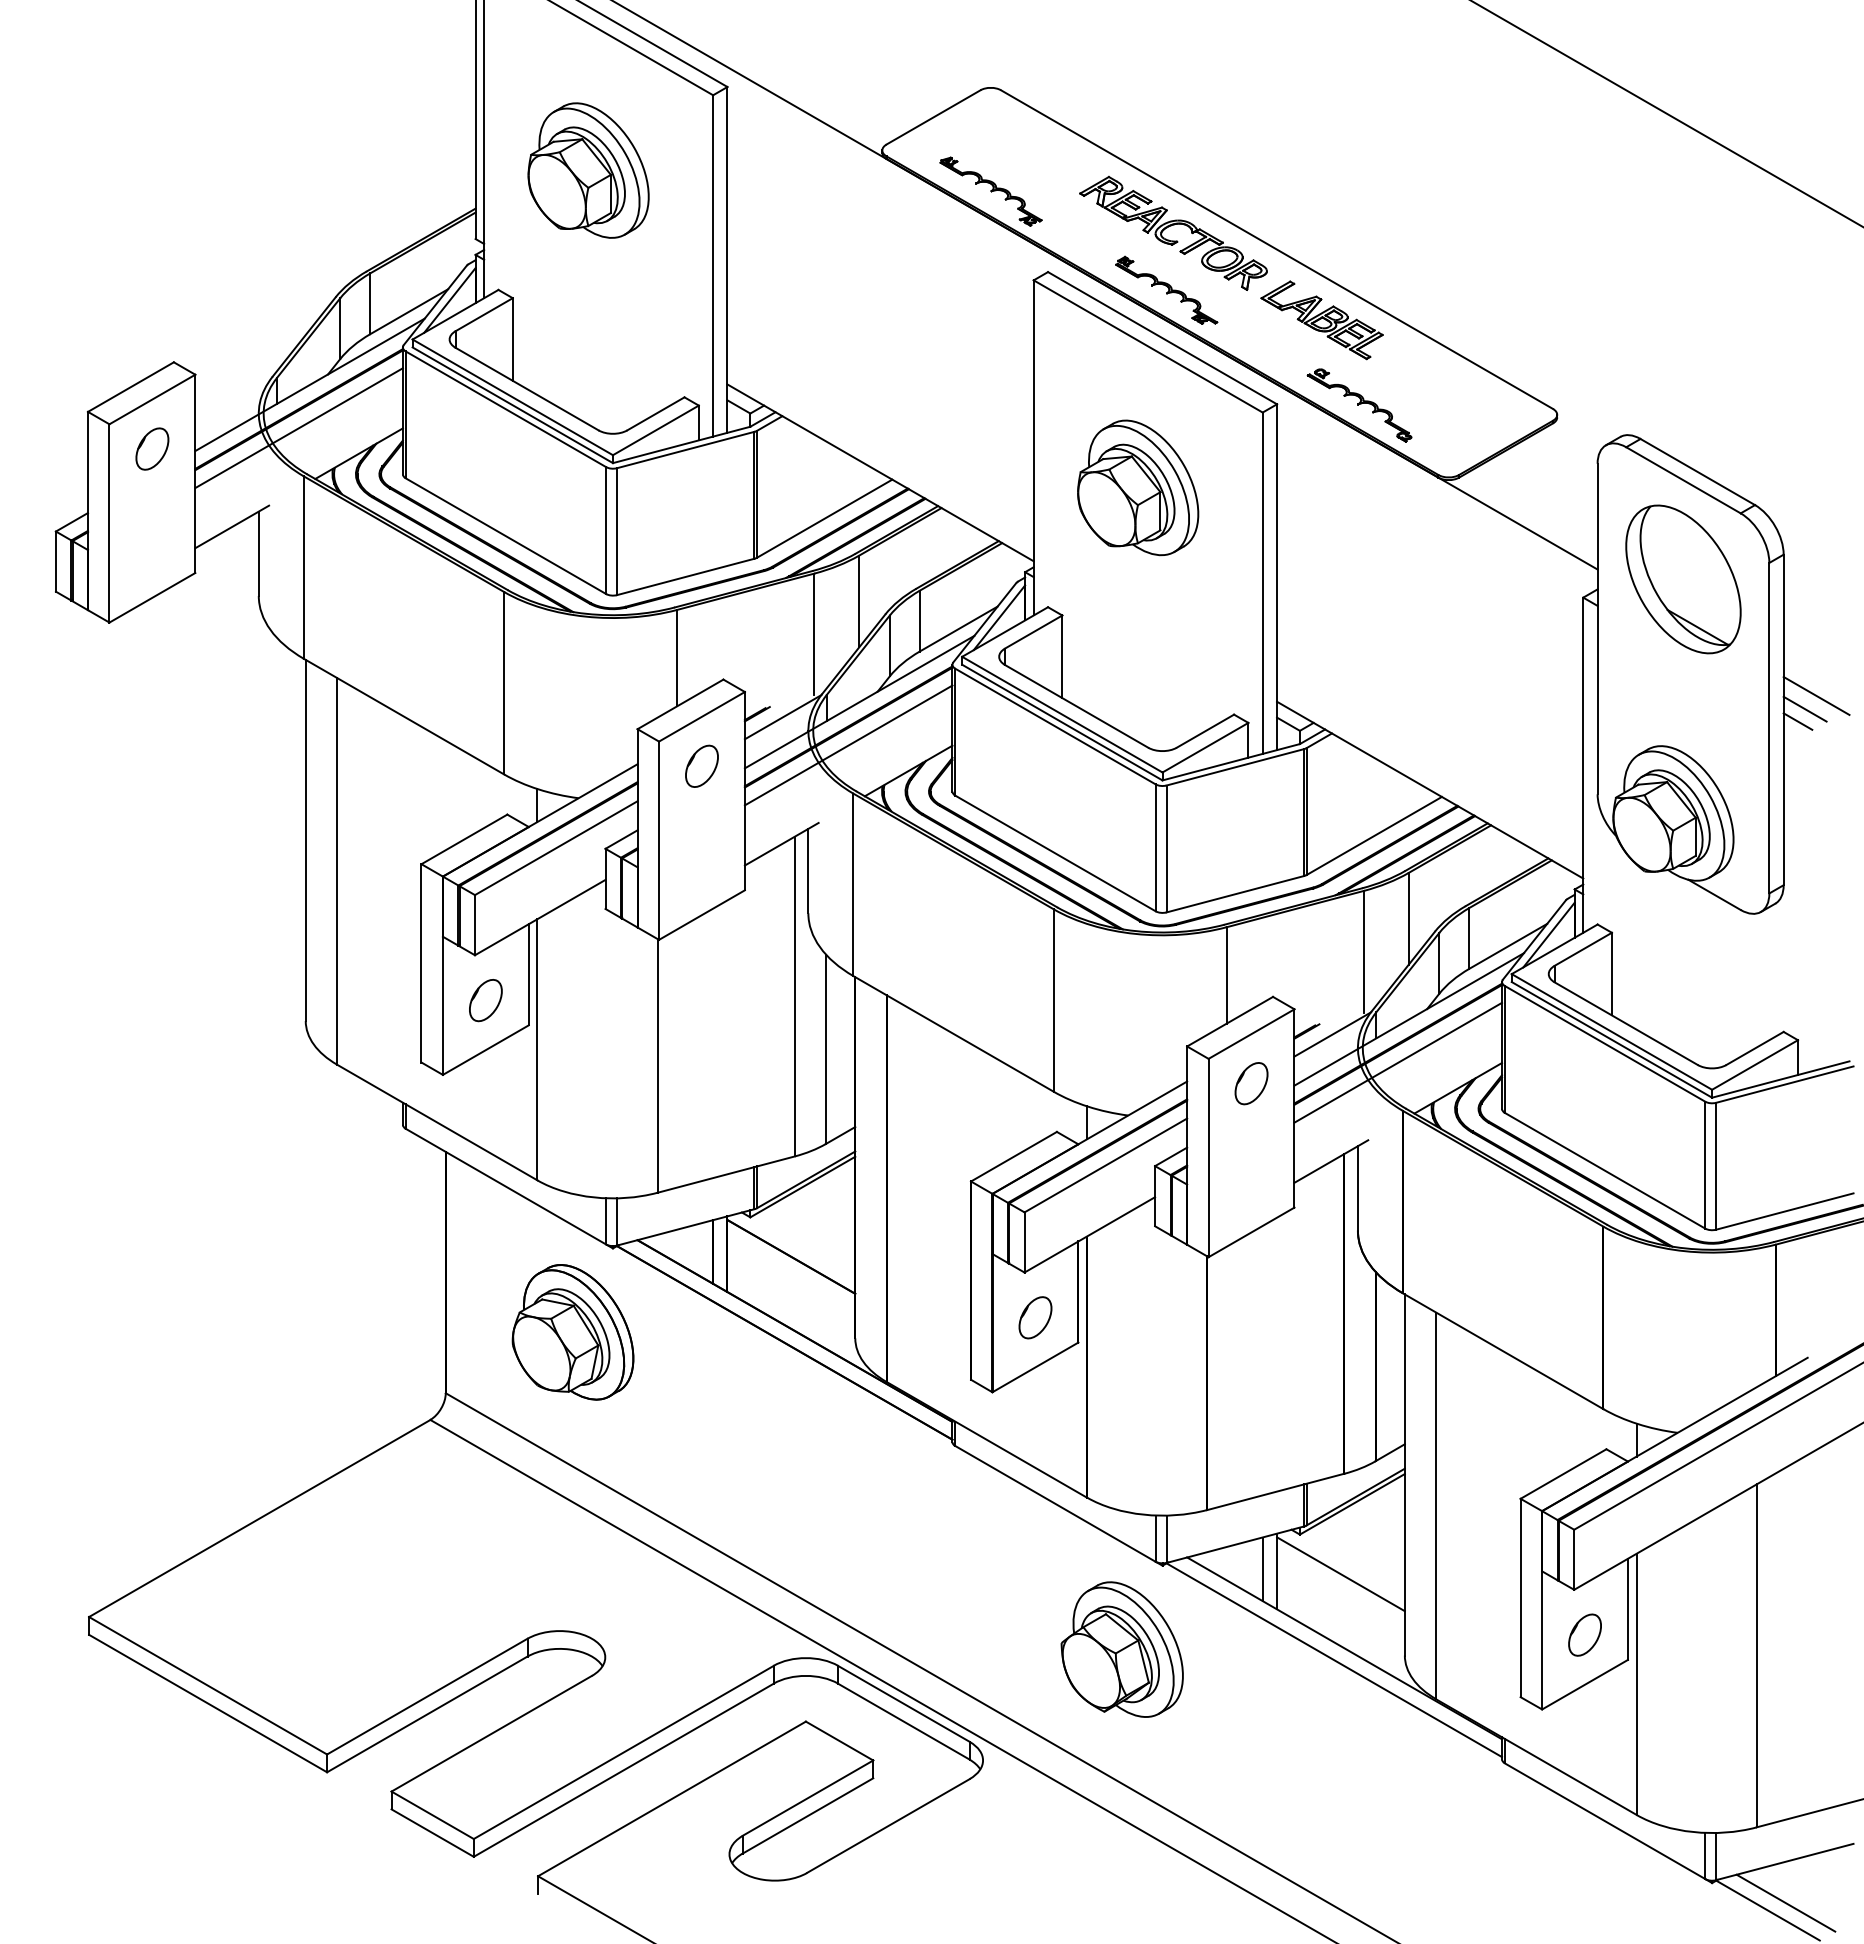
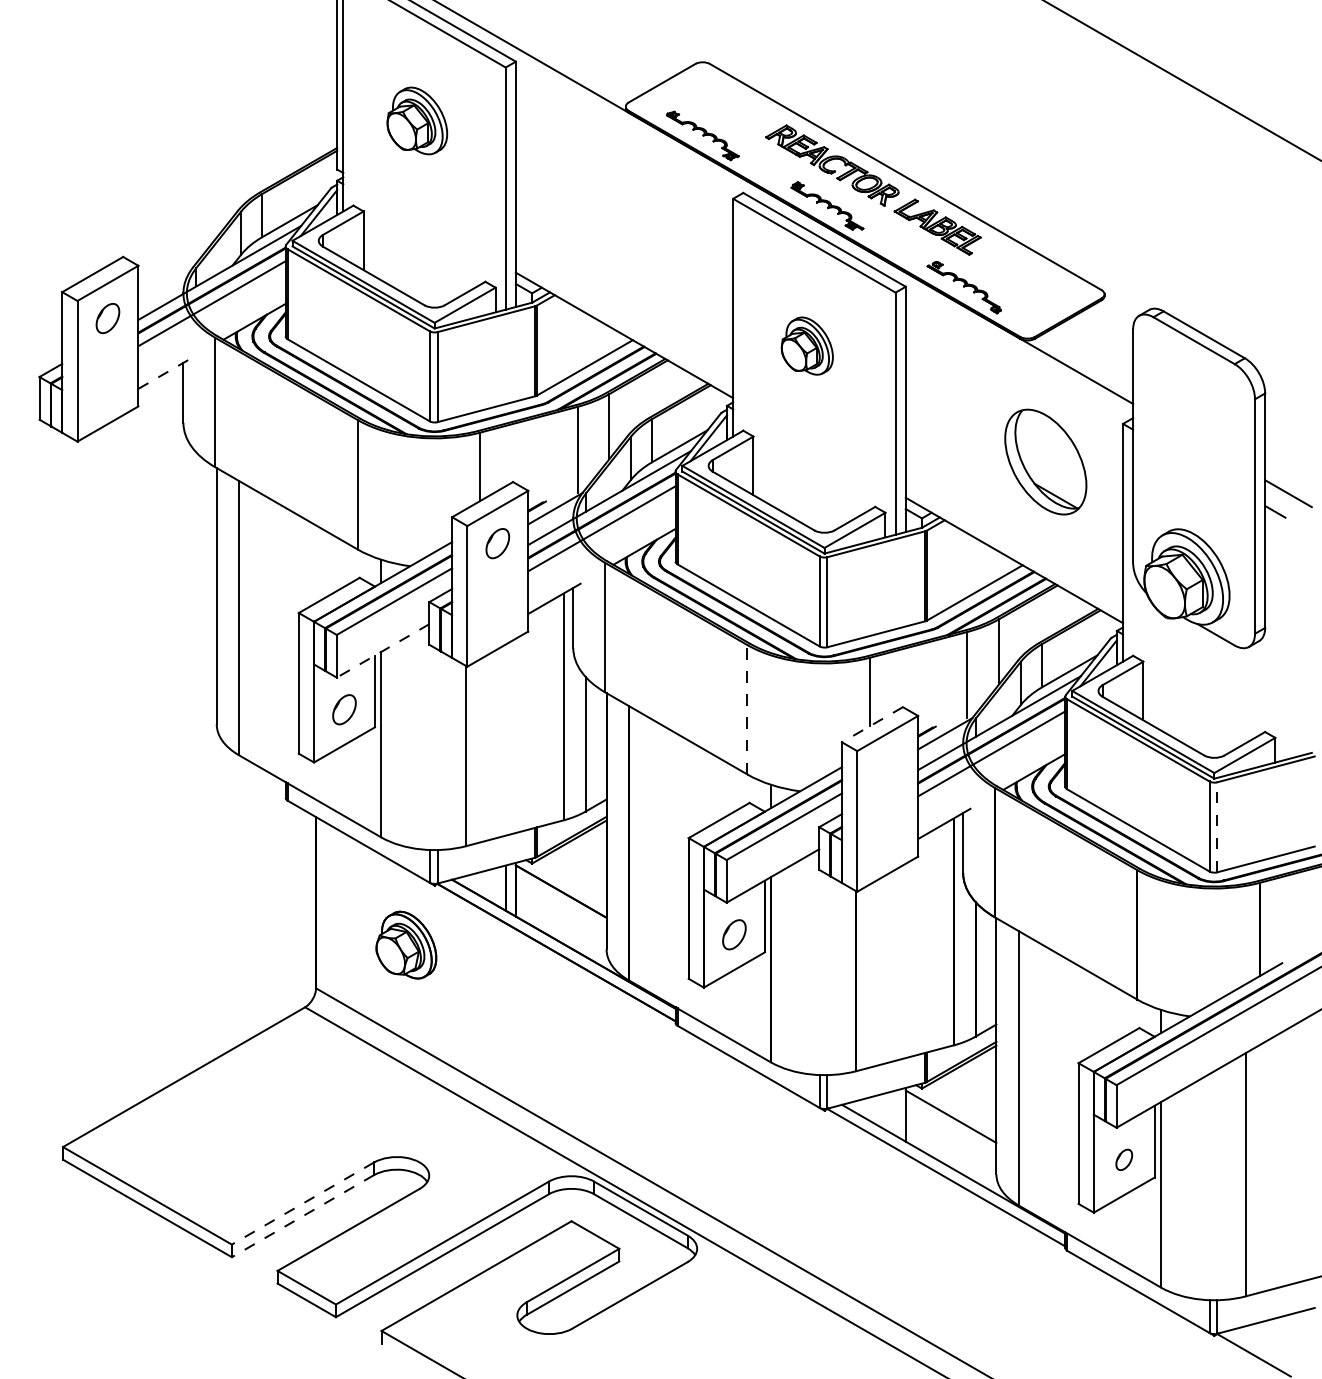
part: (588, 170) -> (417, 120), size x0.7
part: (1138, 487) -> (807, 345), size x0.6
line: (232, 526) -> (164, 373), solid -> dashed
part: (1683, 579) -> (1045, 462), moved
line: (1804, 708) -> (1279, 502), removed
line: (539, 917) -> (382, 650), solid -> dashed
line: (1053, 1000) -> (747, 709), solid -> dashed
line: (1230, 1021) -> (872, 724), solid -> dashed
part: (1251, 1083) -> (887, 768), removed
line: (1716, 1165) -> (1217, 826), solid -> dashed
part: (572, 1332) -> (405, 945), size x0.7
line: (1262, 1569) -> (895, 1113), removed
part: (1584, 1634) -> (1123, 1159), size x0.7
part: (1121, 1649) -> (795, 1170), removed
line: (427, 1696) -> (303, 1203), solid -> dashed
line: (427, 1714) -> (303, 1216), solid -> dashed
line: (1785, 1902) -> (1266, 1349), removed

